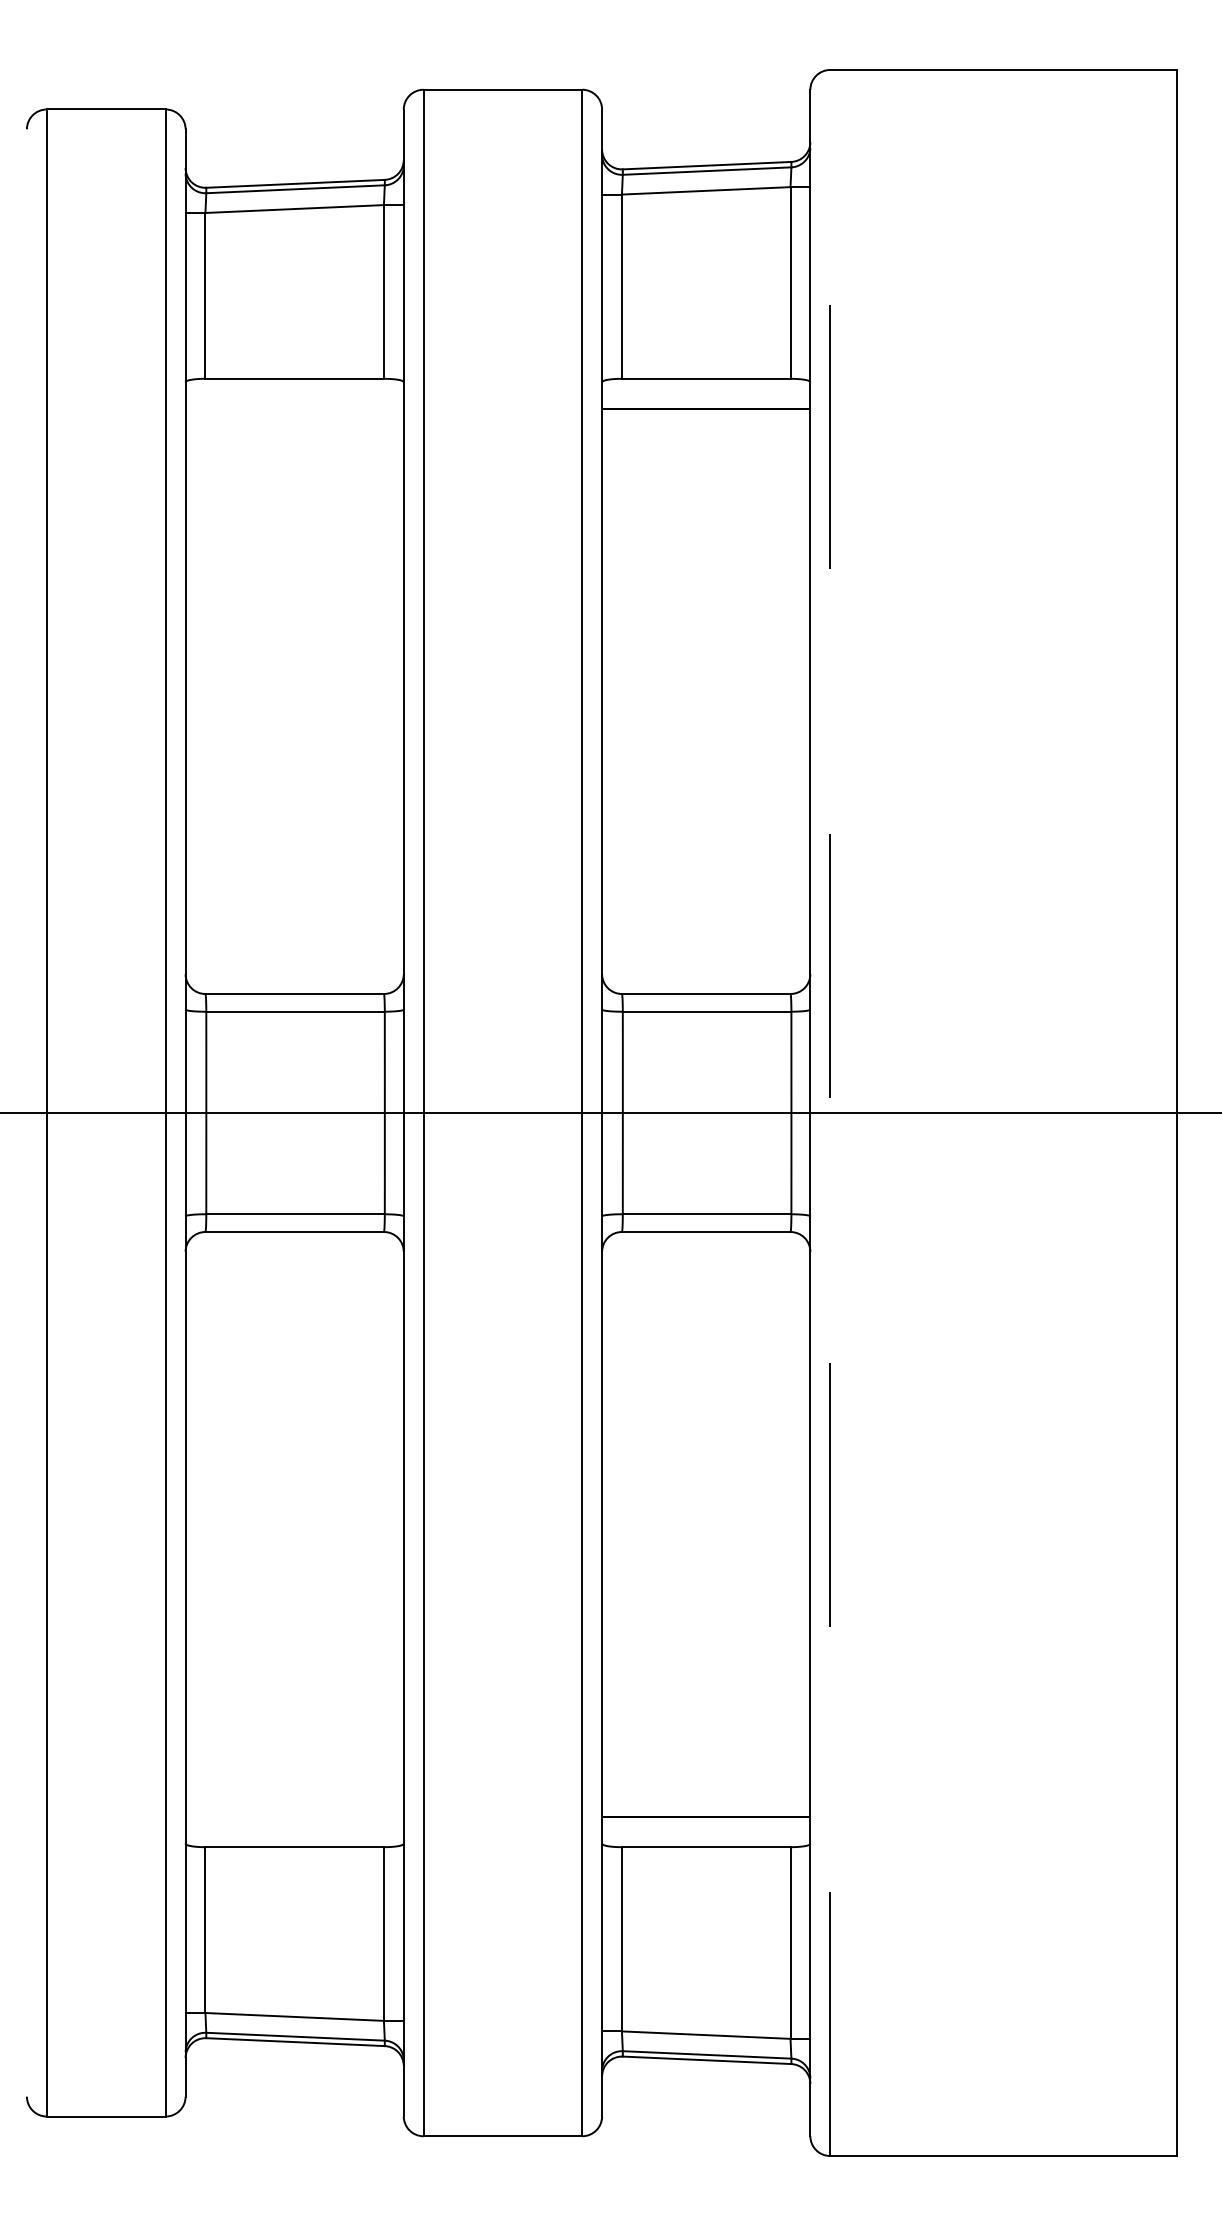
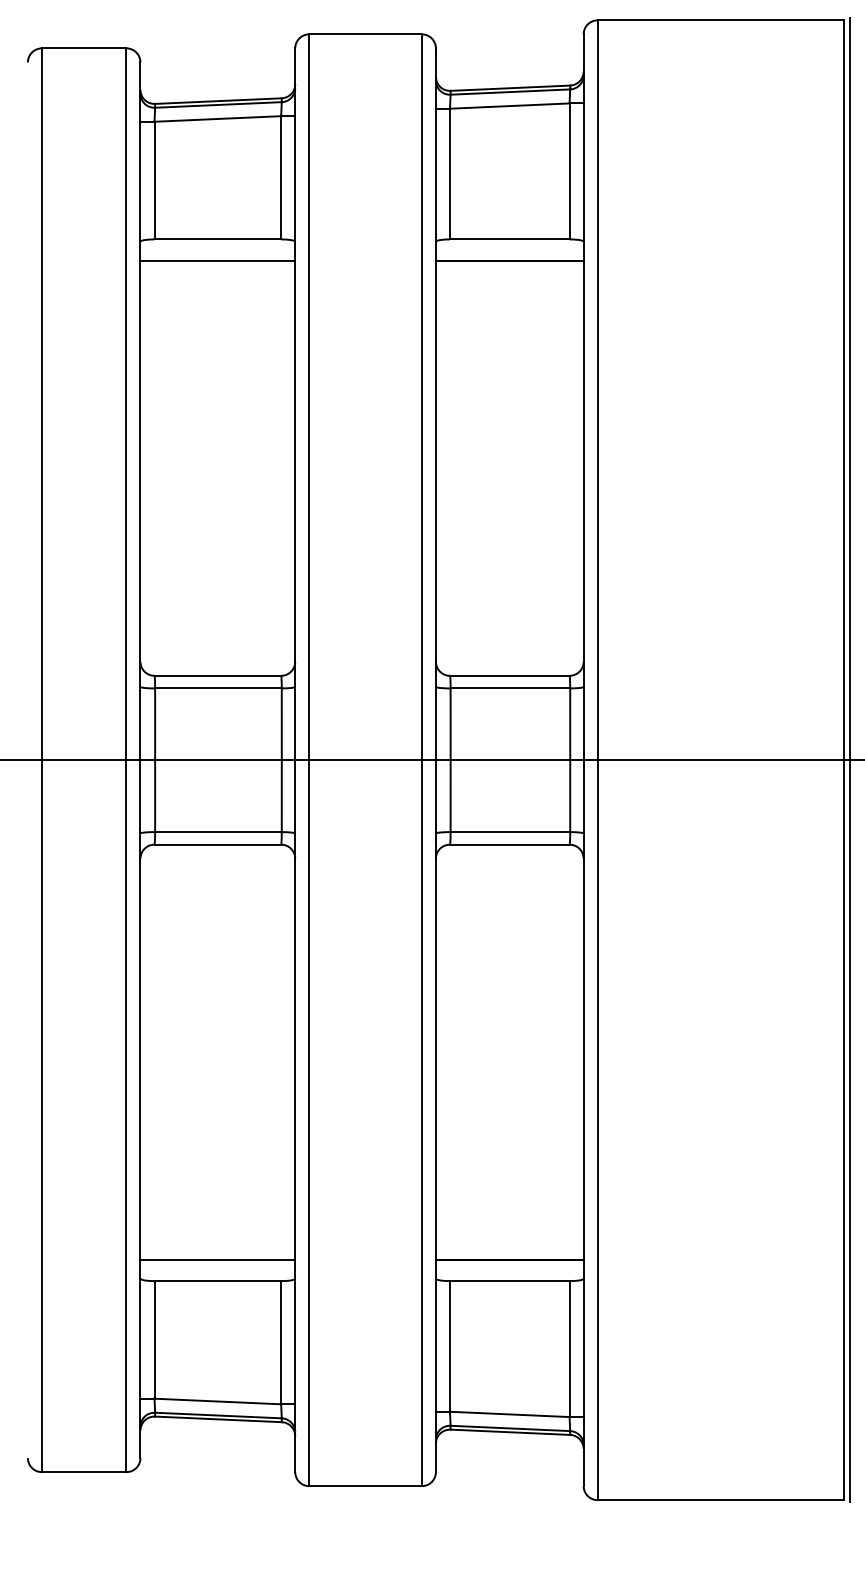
line: (294, 408) -> (217, 260), added
line: (830, 1112) -> (597, 759), dashed -> solid
line: (1185, 1112) -> (849, 759), added
line: (294, 1817) -> (217, 1260), added

